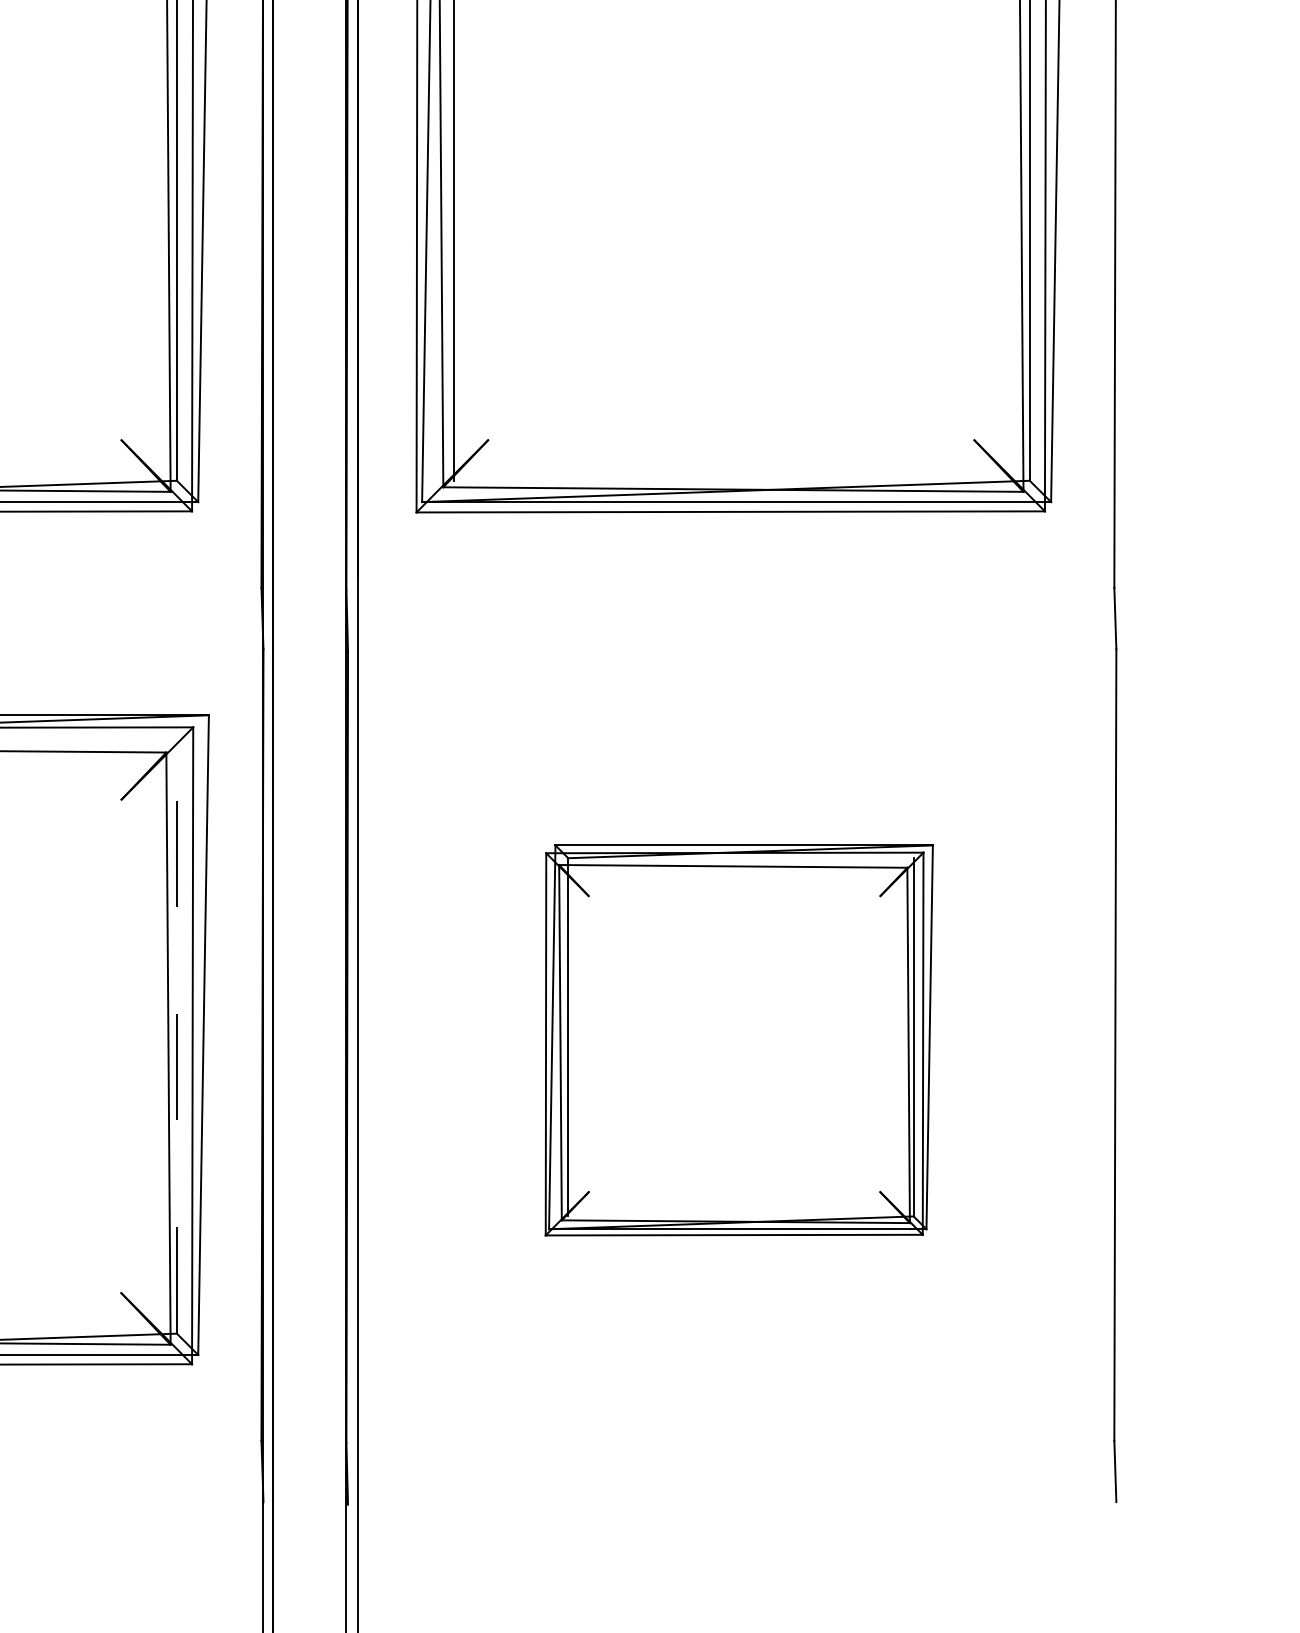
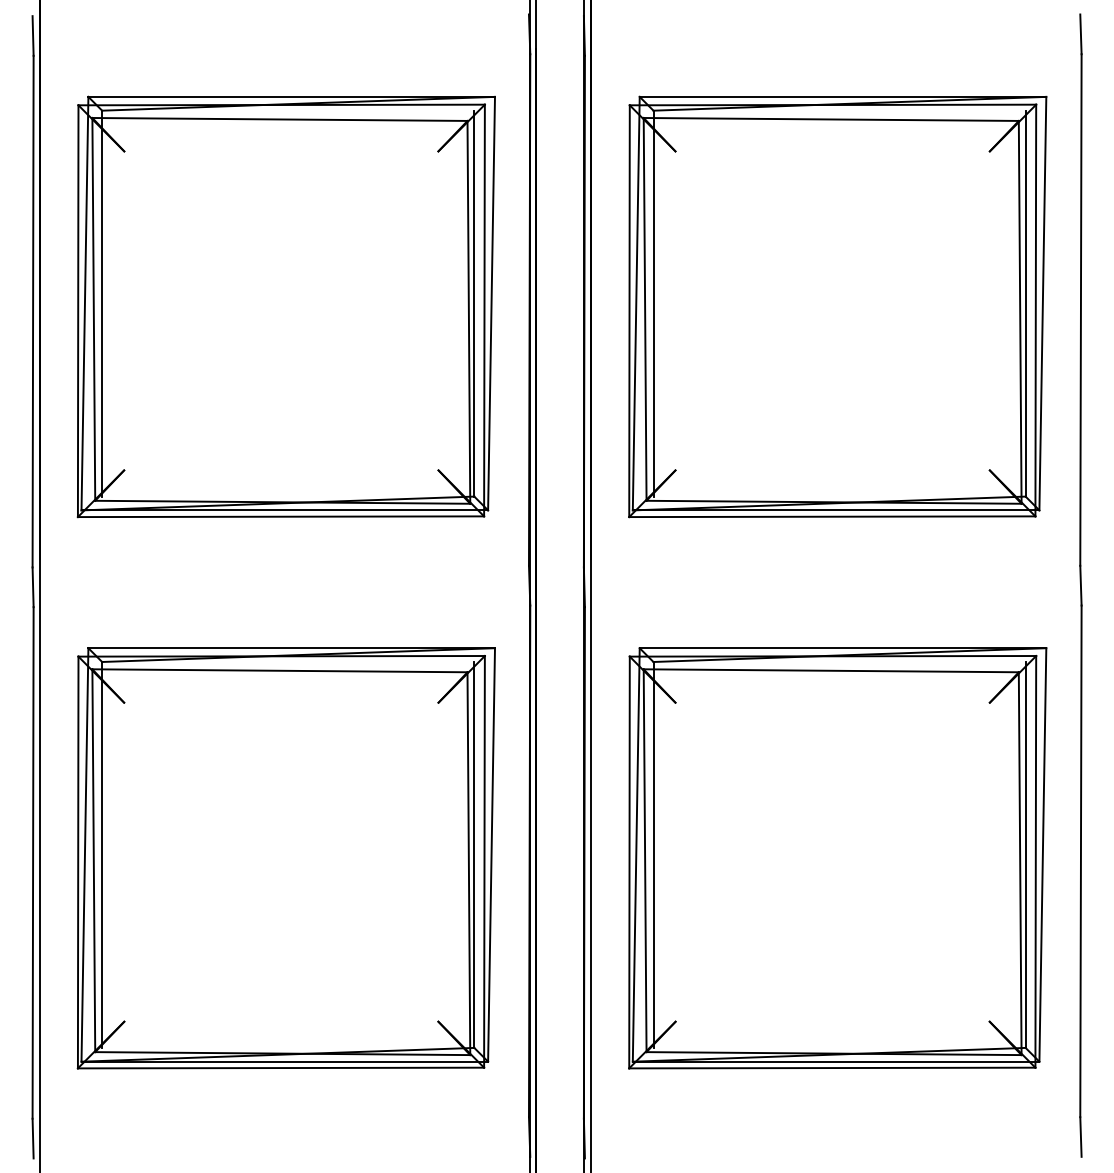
line: (177, 1034) -> (474, 854), dashed -> solid
part: (738, 1040) -> (837, 858), size x1.67

